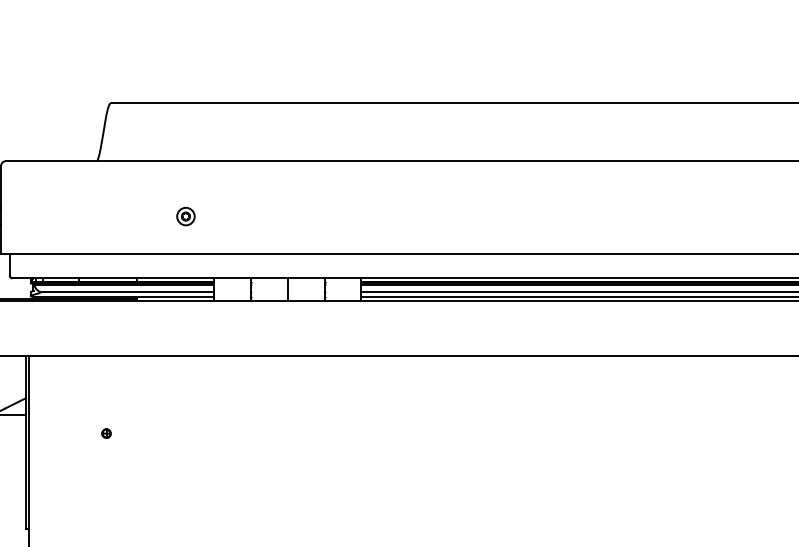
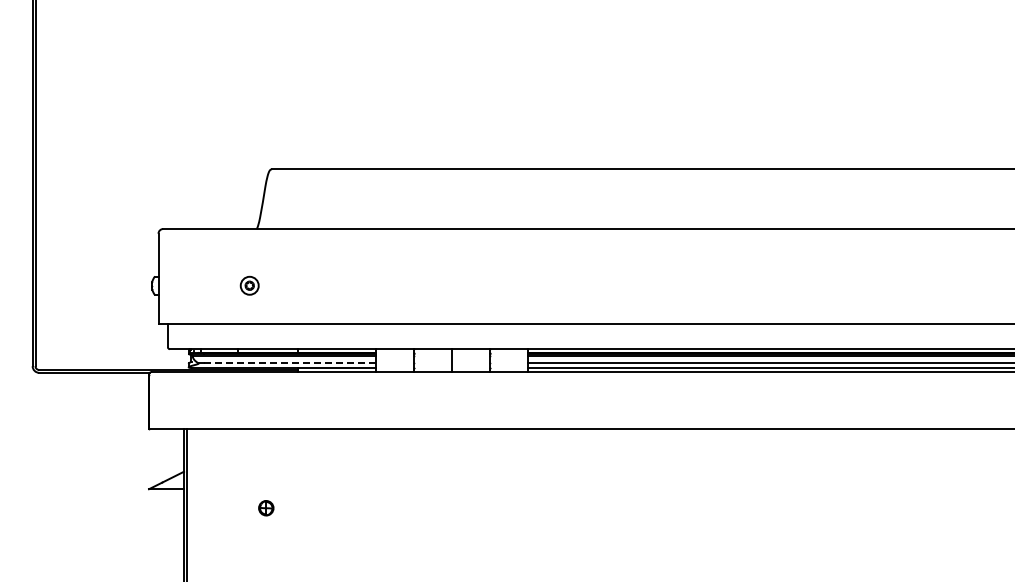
part: (185, 216) -> (249, 285), moved
line: (129, 292) -> (289, 363), solid -> dashed
part: (106, 433) -> (266, 507), size x1.6

